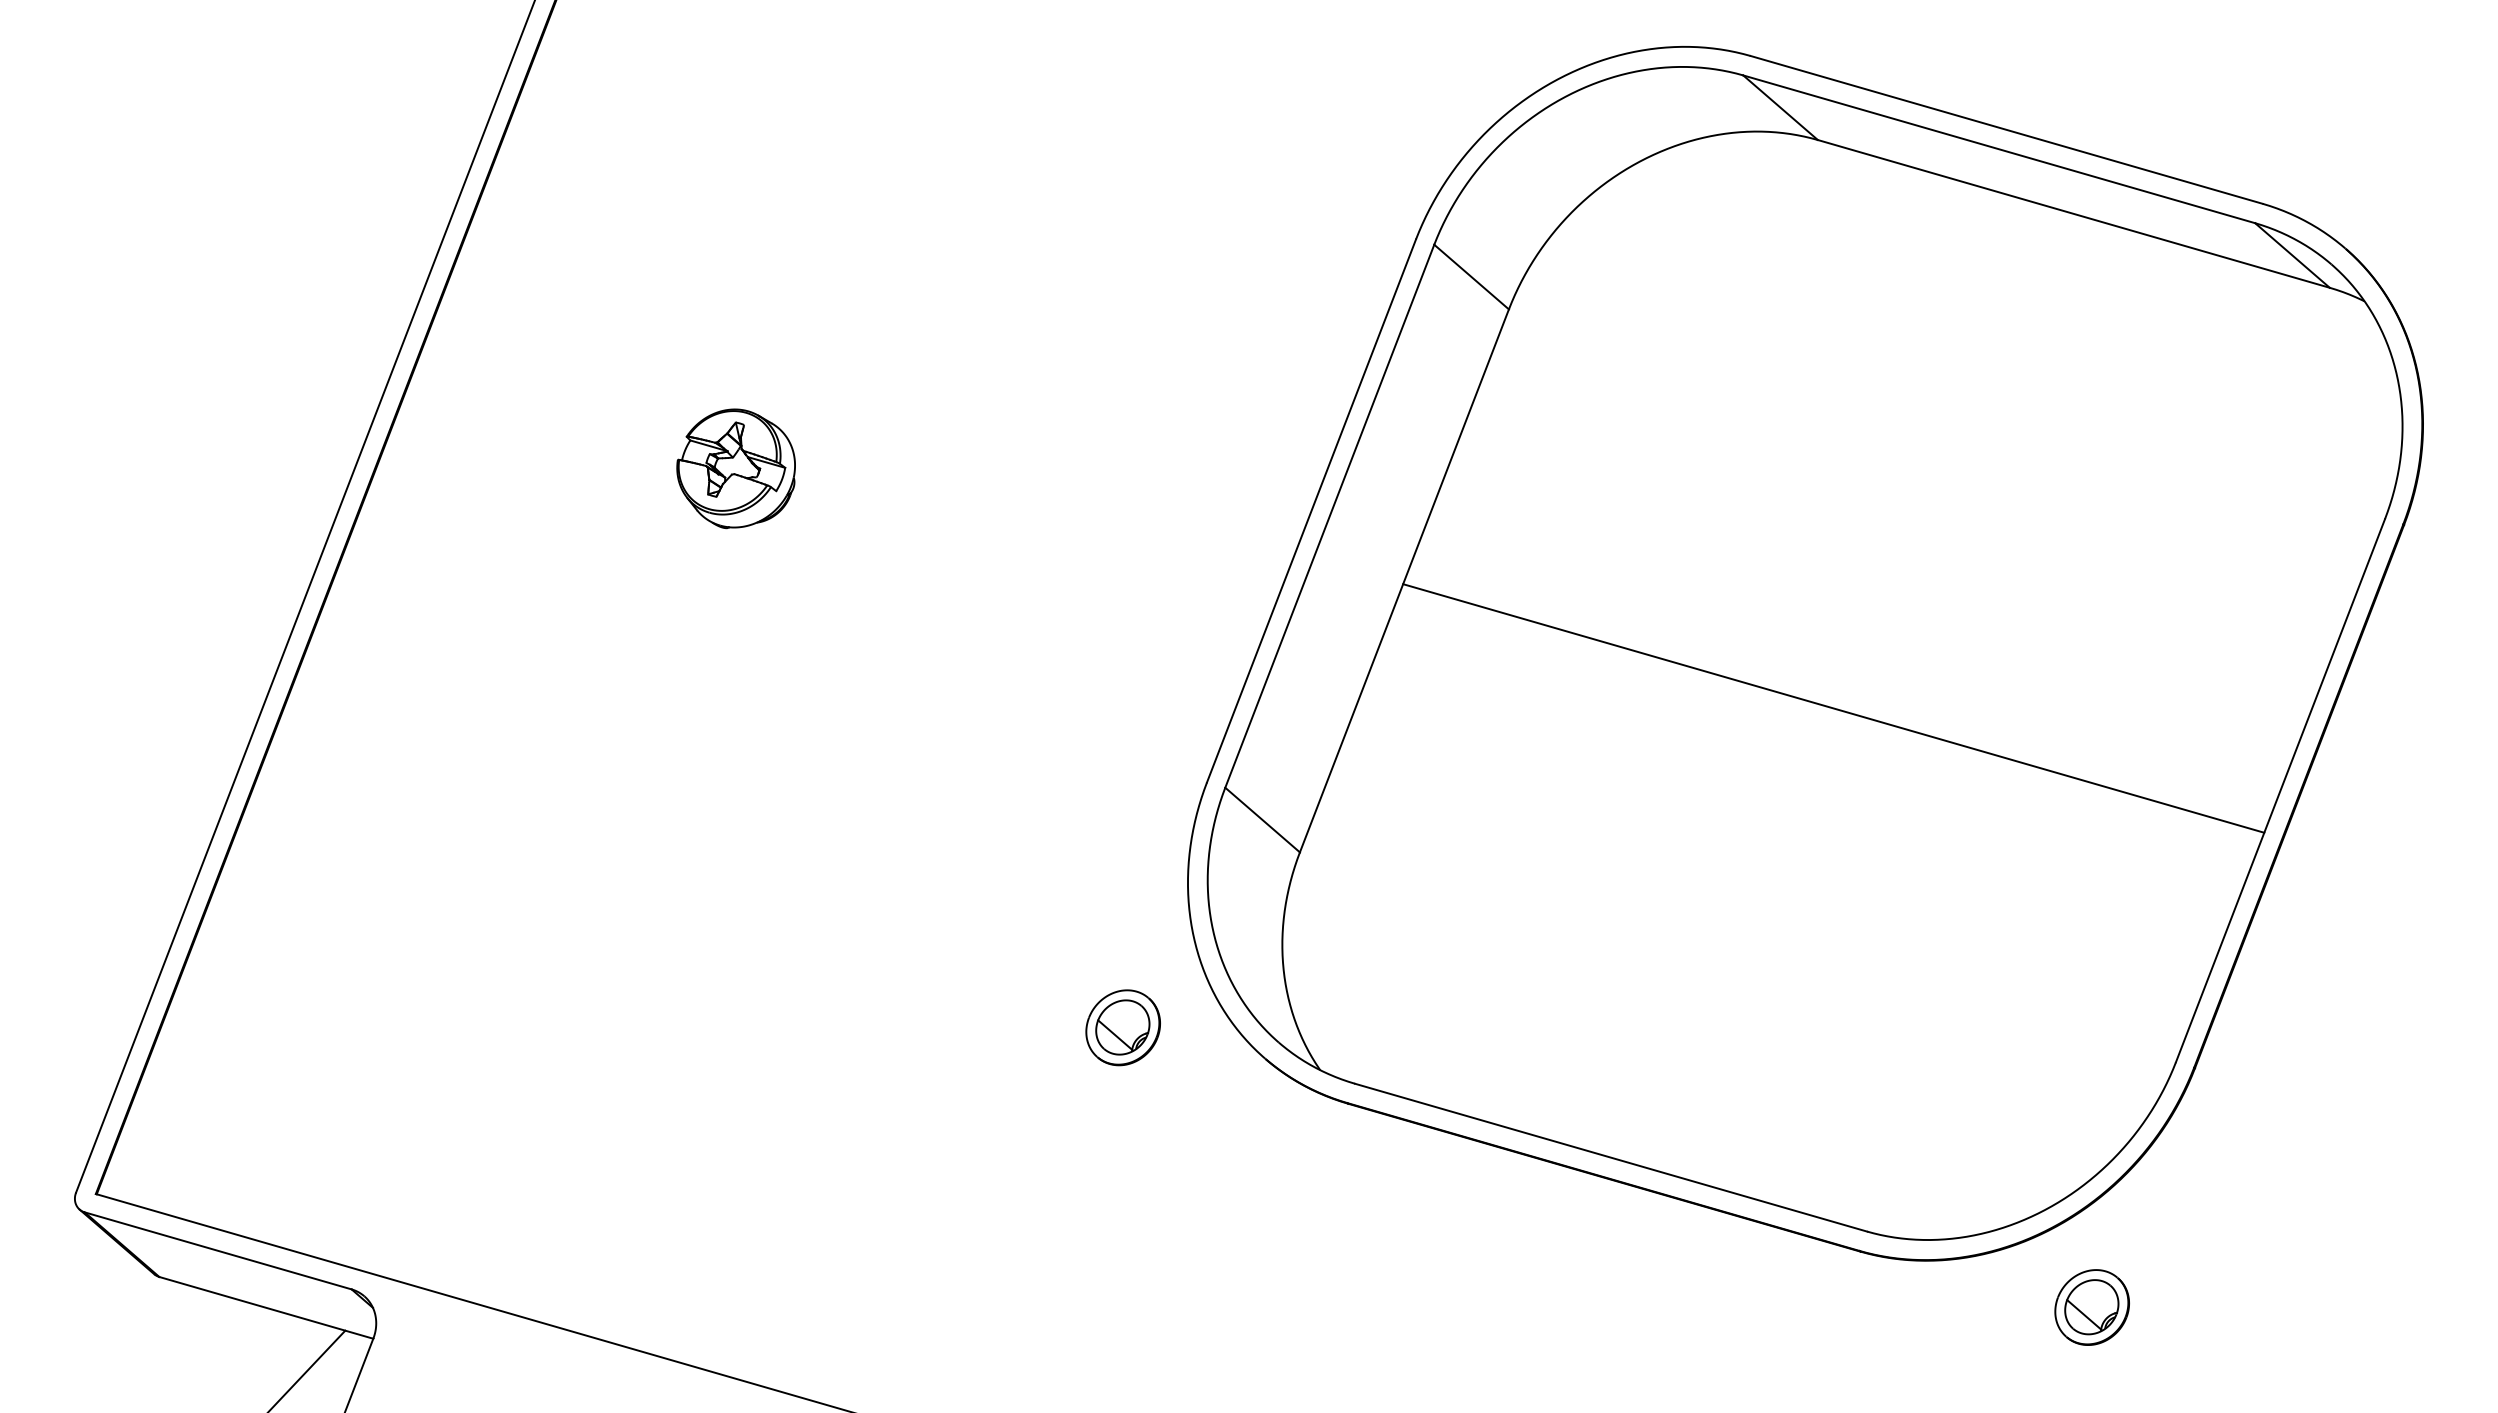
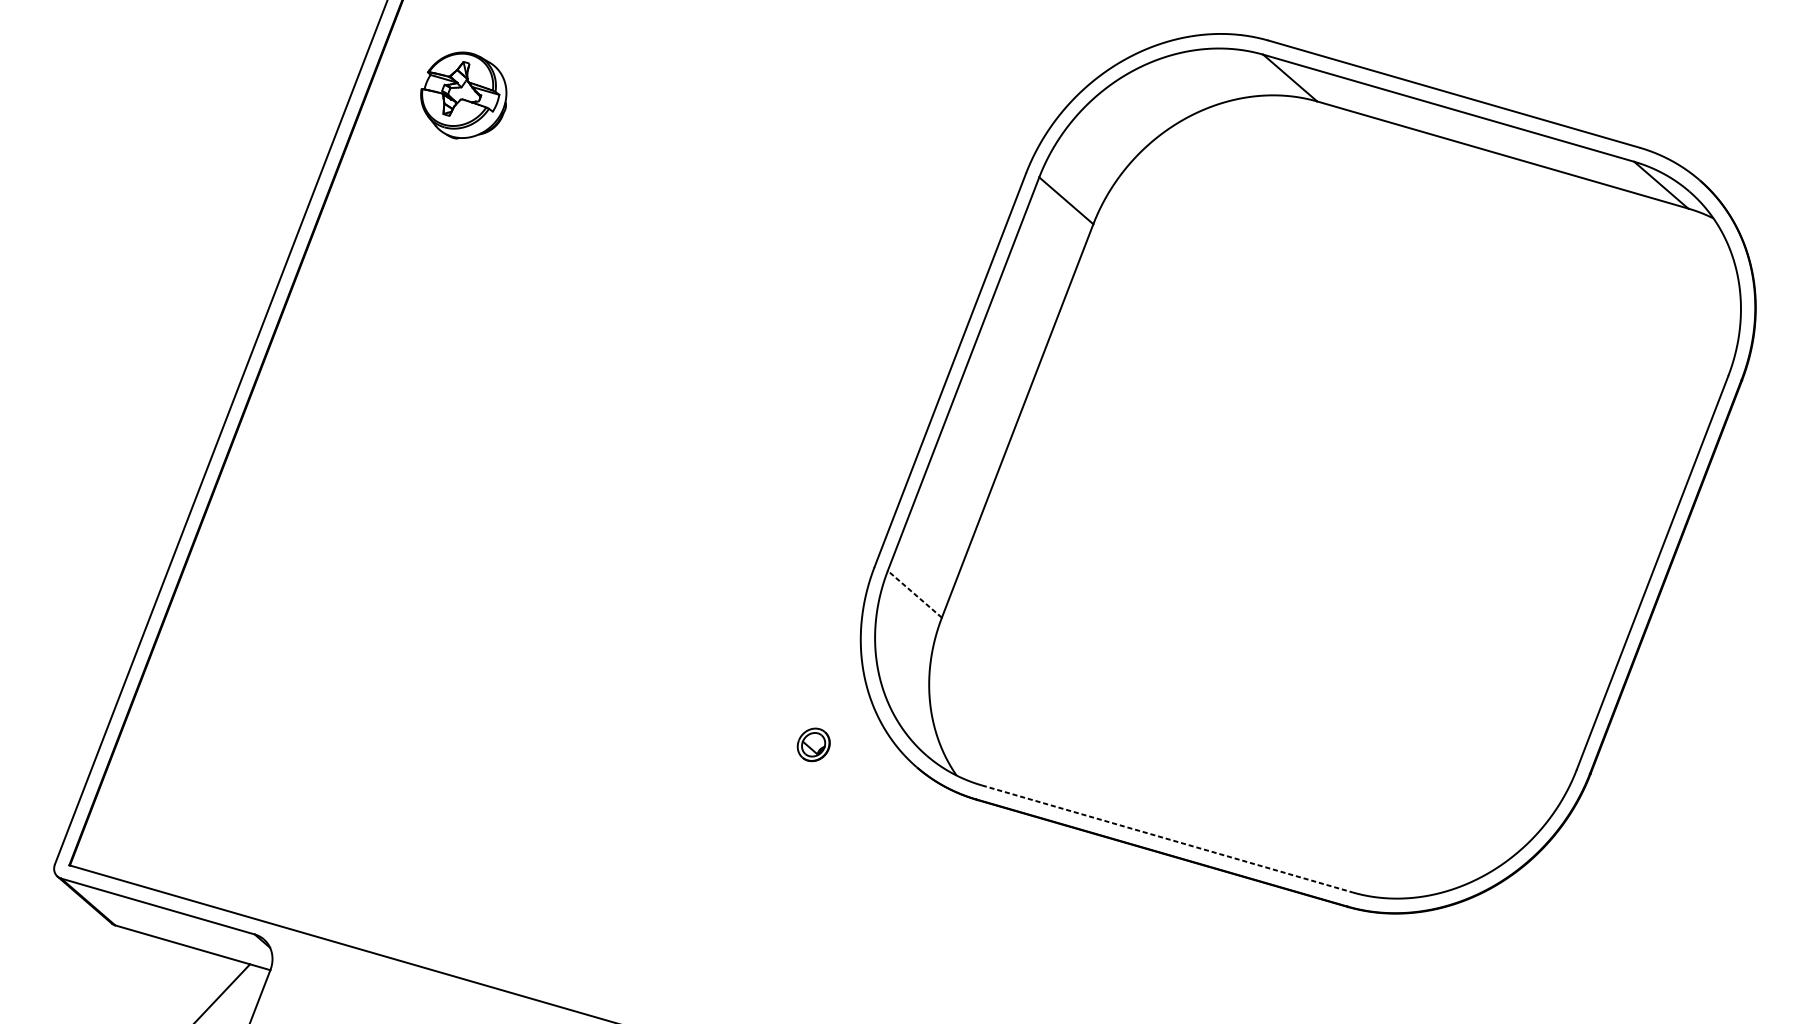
part: (735, 468) -> (463, 95), moved
line: (1833, 708) -> (1328, 513), removed
line: (1262, 819) -> (914, 593), solid -> dashed
part: (1122, 1027) -> (813, 744), size x0.6
line: (1611, 1157) -> (1167, 838), solid -> dashed
part: (2091, 1307) -> (1515, 947), removed

